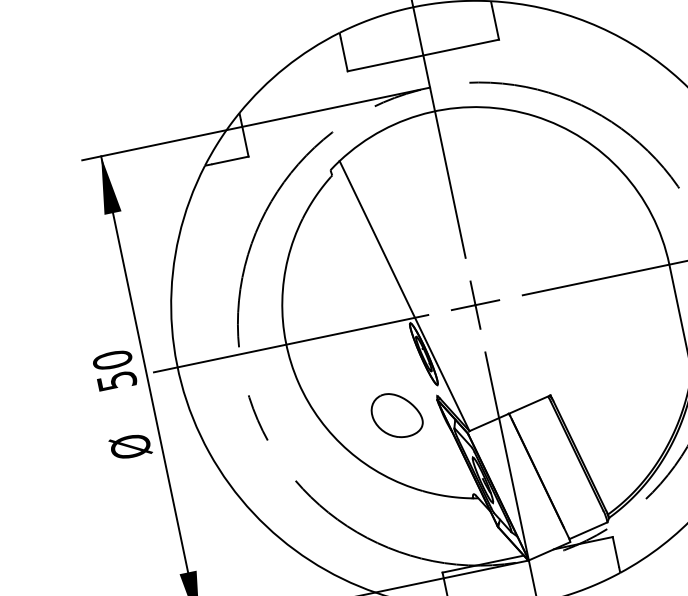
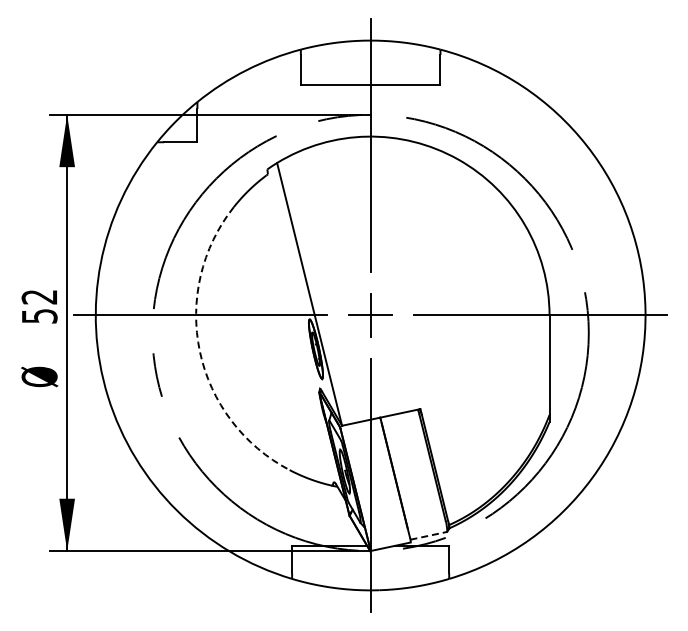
text: (112, 359) -> (39, 296), 50 -> 52
arc: (298, 382) -> (199, 351), solid -> dashed
part: (396, 414) -> (280, 397), removed
line: (588, 530) -> (428, 535), solid -> dashed

